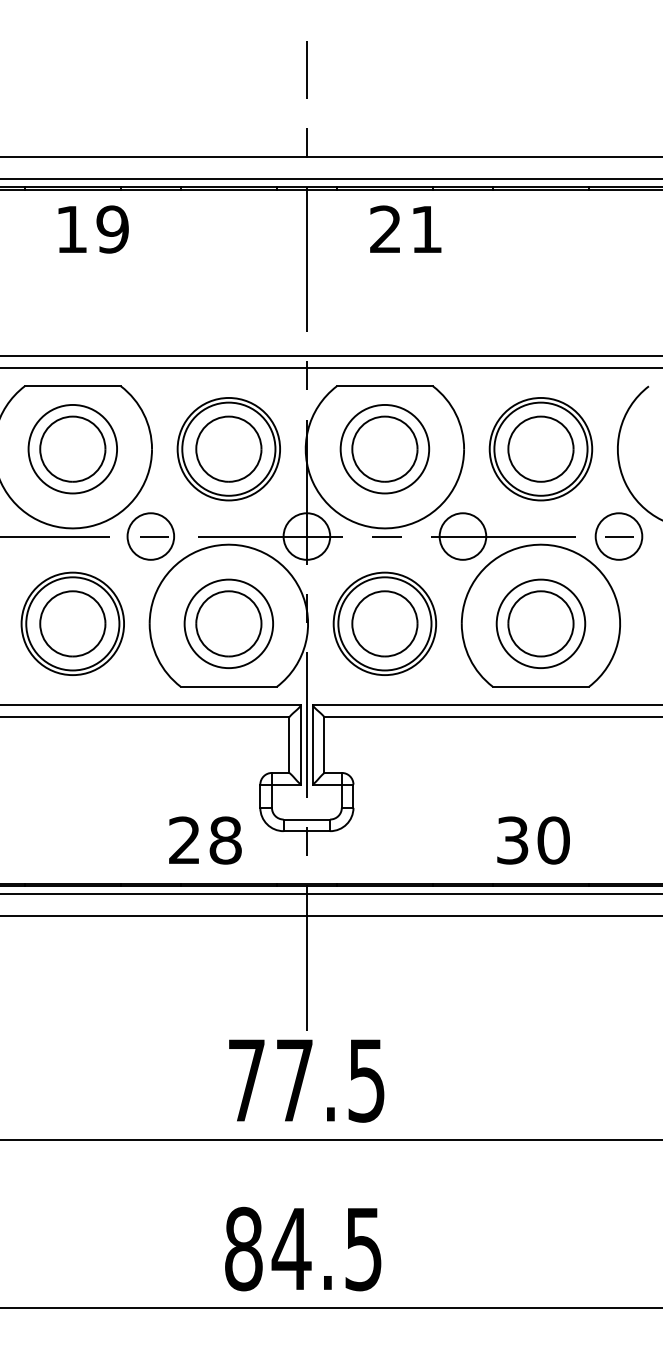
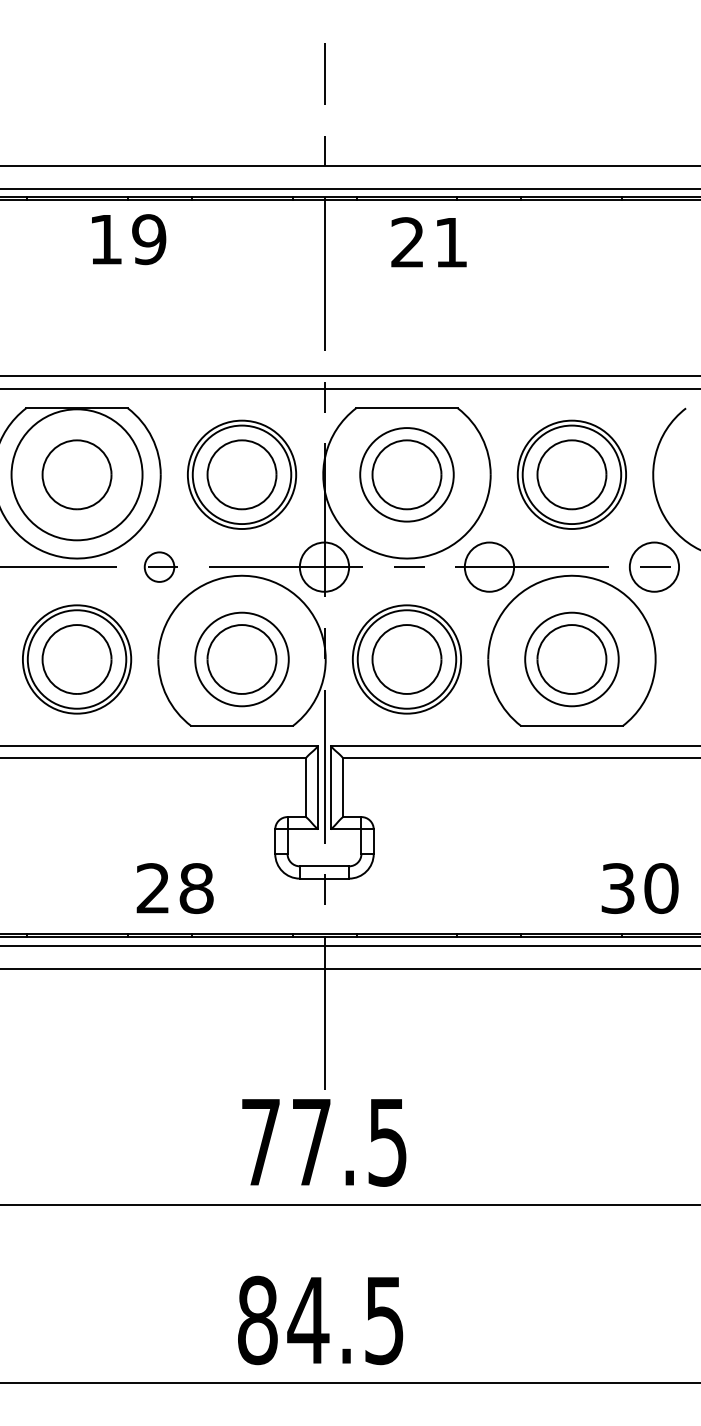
text: (94, 229) -> (129, 239), moved
circle: (72, 448) -> (76, 474), size x1.4
circle: (150, 535) -> (159, 566), size x0.6
text: (204, 840) -> (174, 888), moved
text: (532, 840) -> (639, 888), moved

